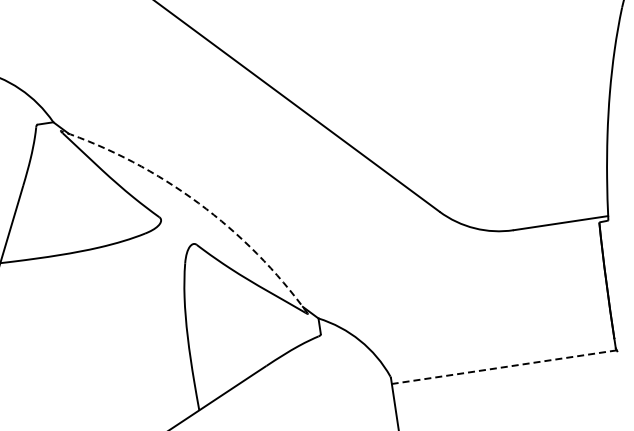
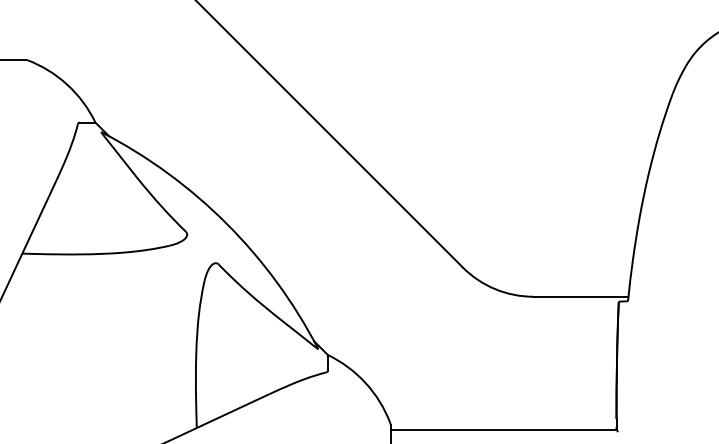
arc: (198, 203) -> (226, 223), dashed -> solid
line: (503, 367) -> (503, 430), dashed -> solid

